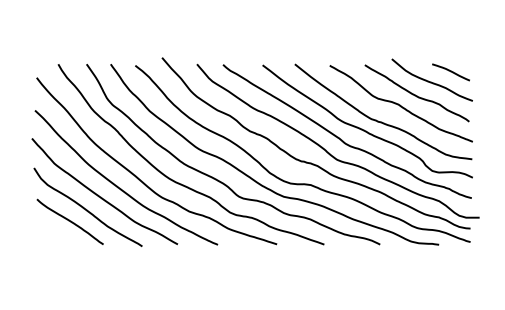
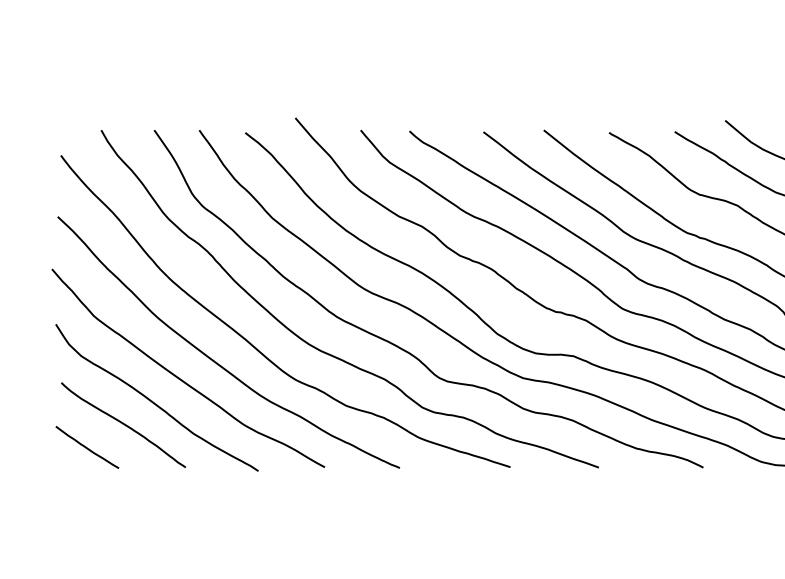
line: (50, 233) -> (86, 446), added

